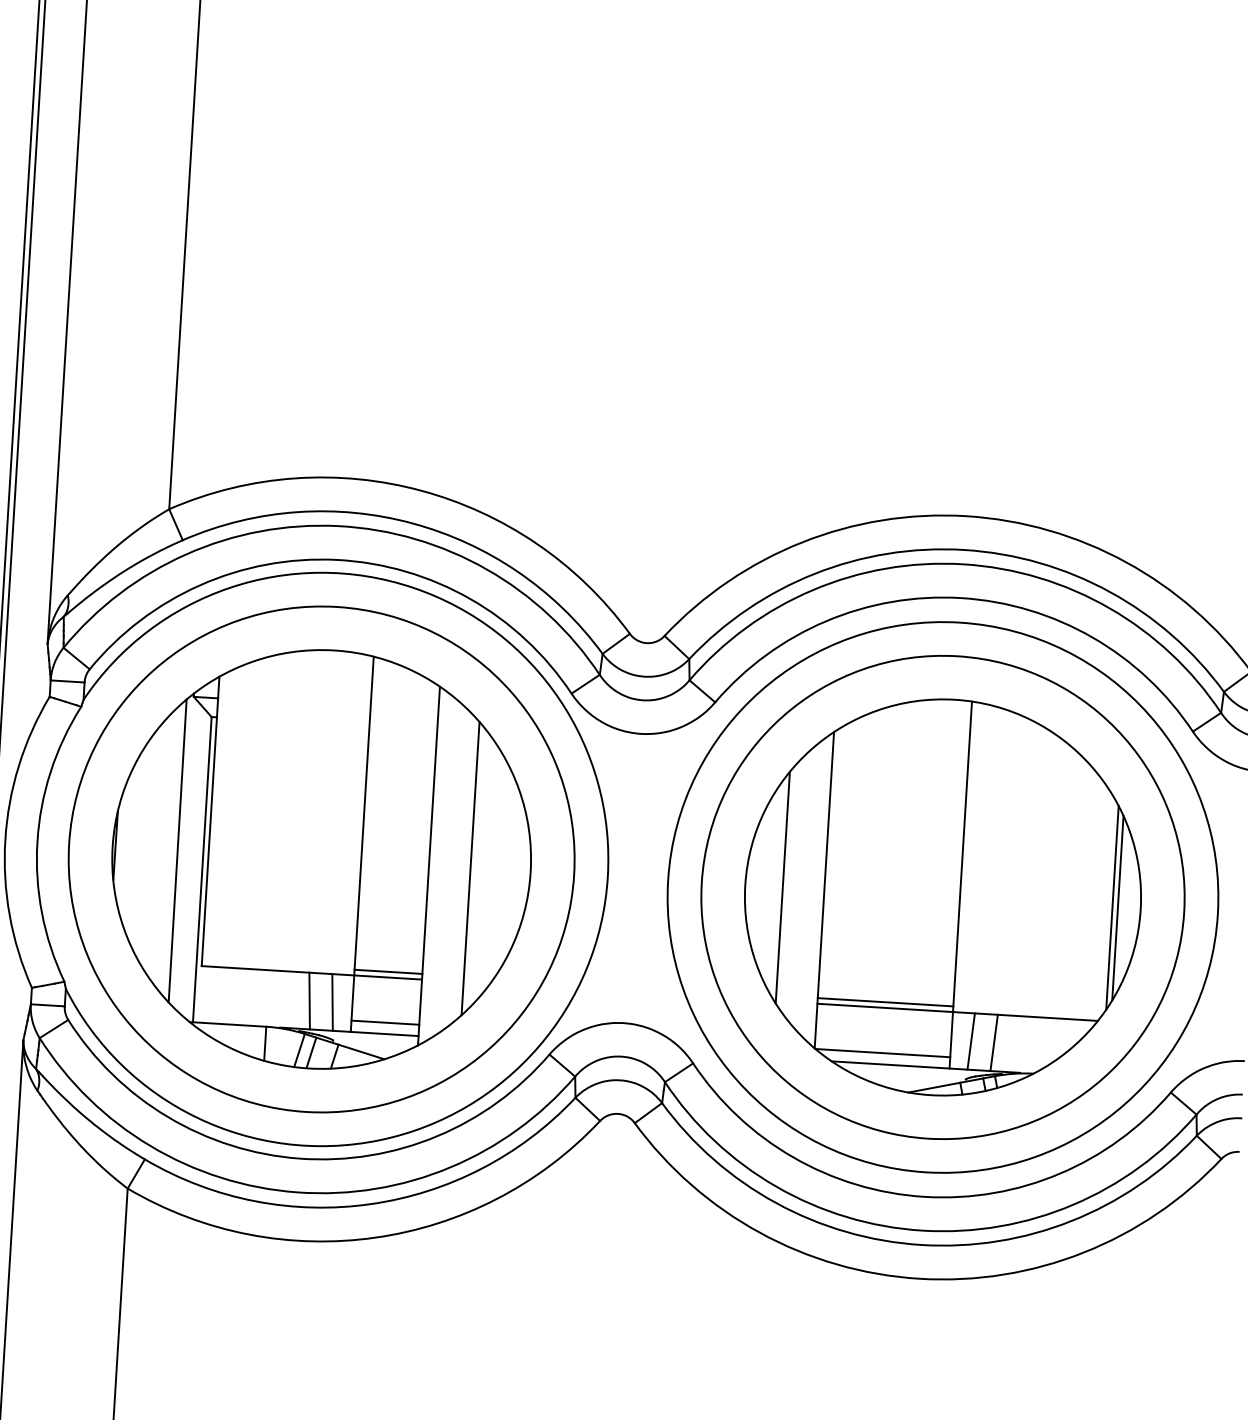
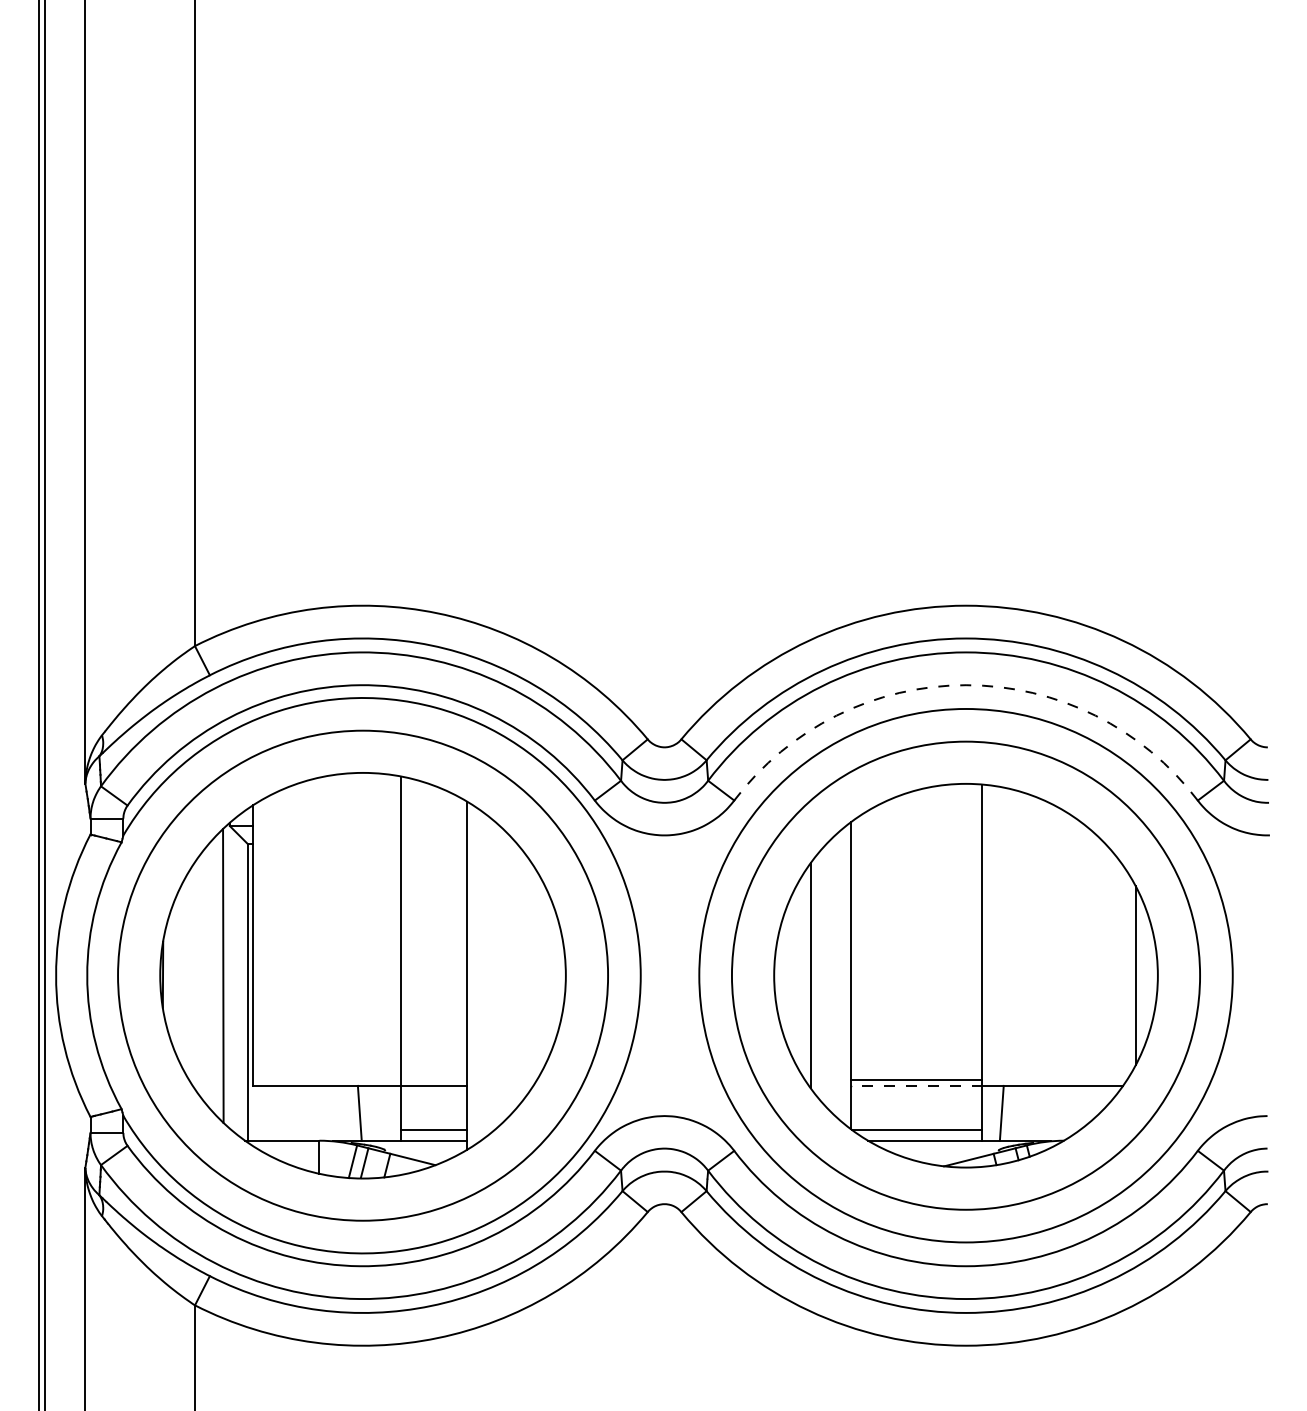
arc: (961, 598) -> (966, 685), solid -> dashed
line: (470, 868) -> (507, 975), removed
line: (1112, 907) -> (1130, 975), removed
line: (388, 971) -> (434, 1080), removed
line: (333, 1001) -> (382, 1112), removed
line: (885, 1007) -> (916, 1085), solid -> dashed
line: (994, 1042) -> (1024, 1112), removed

